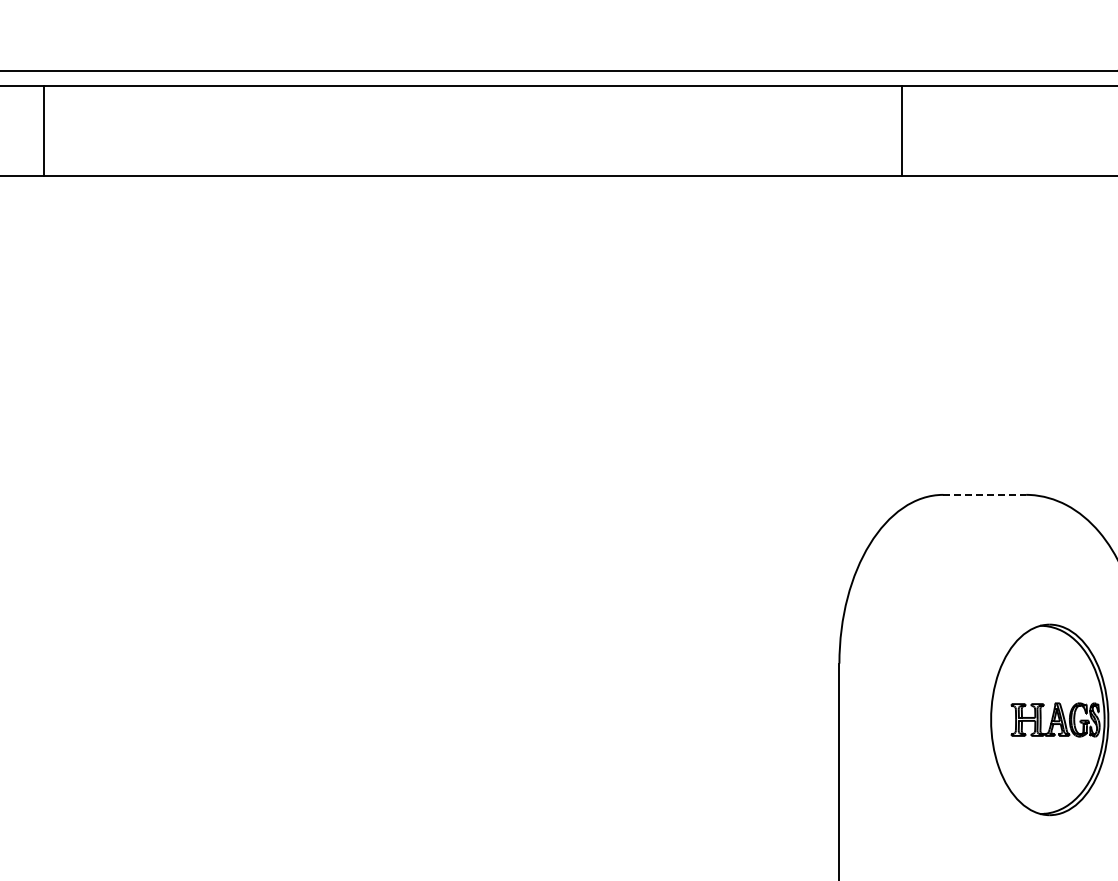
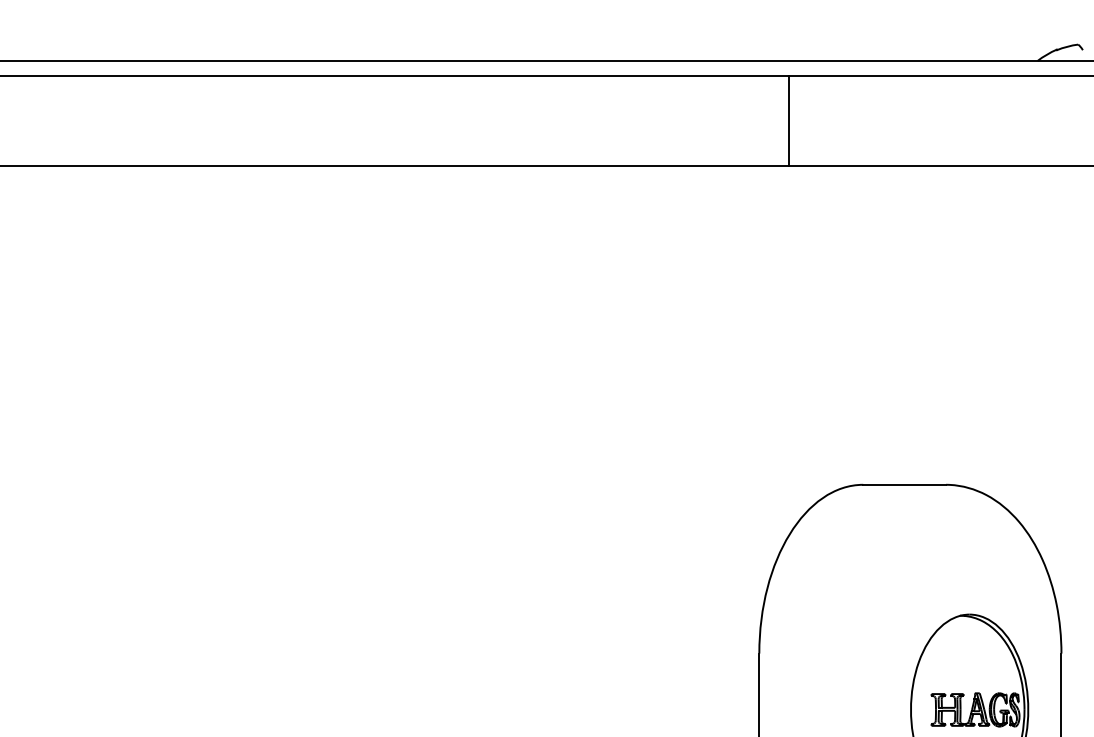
line: (902, 131) -> (789, 121), moved
line: (985, 494) -> (905, 484), dashed -> solid

